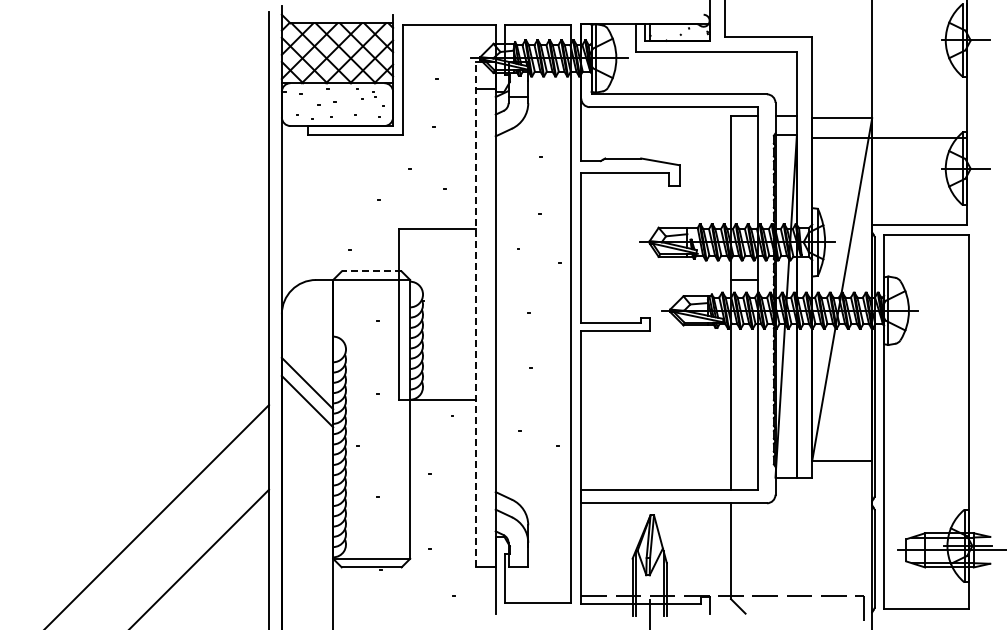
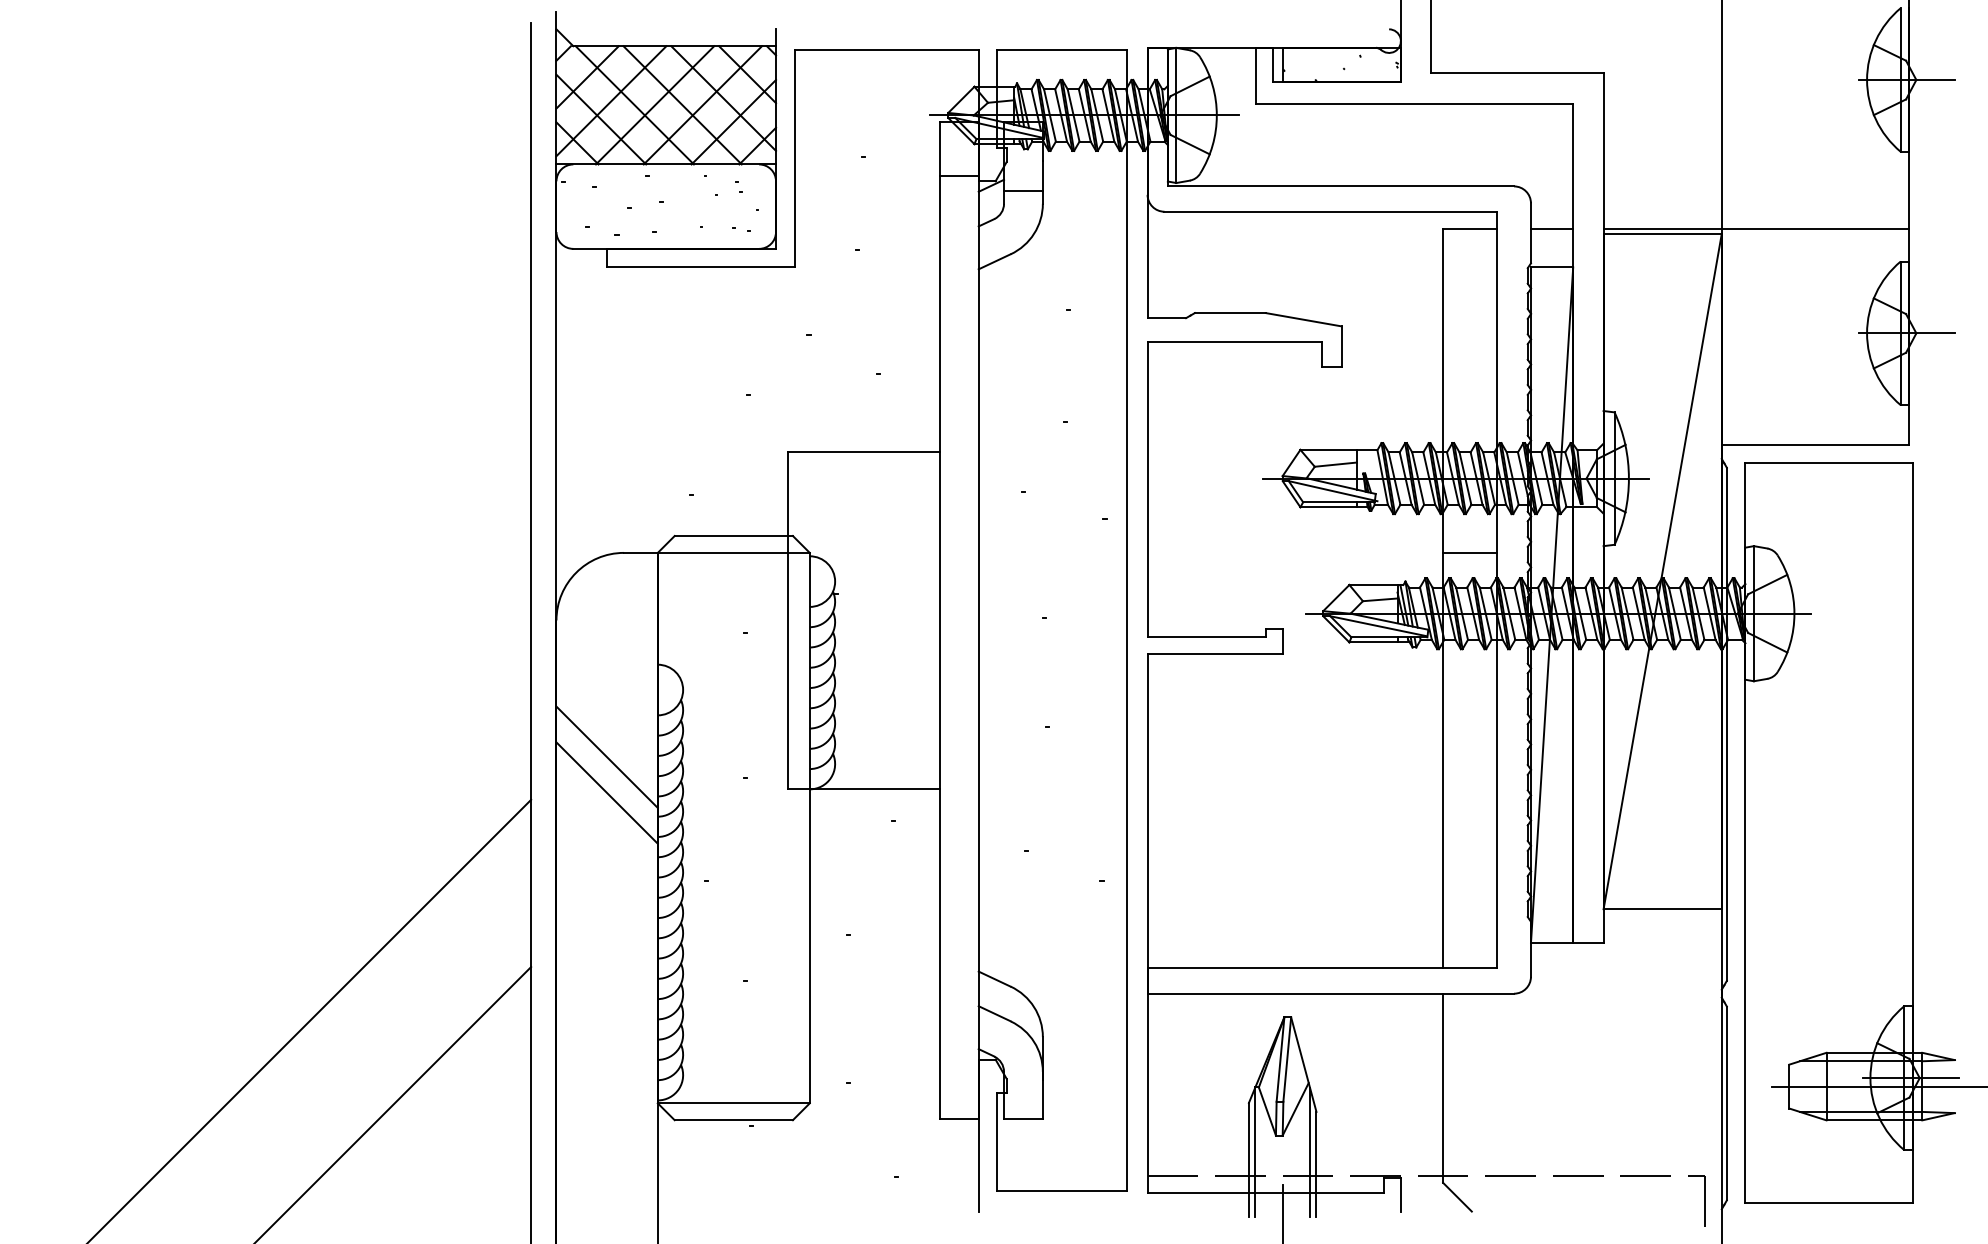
line: (889, 137) -> (1756, 228), moved
line: (371, 271) -> (733, 536), dashed -> solid
line: (476, 313) -> (940, 619), dashed -> solid

